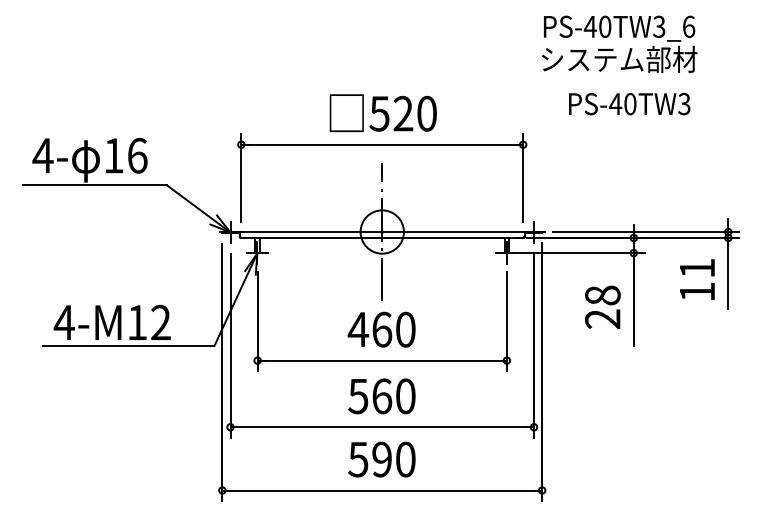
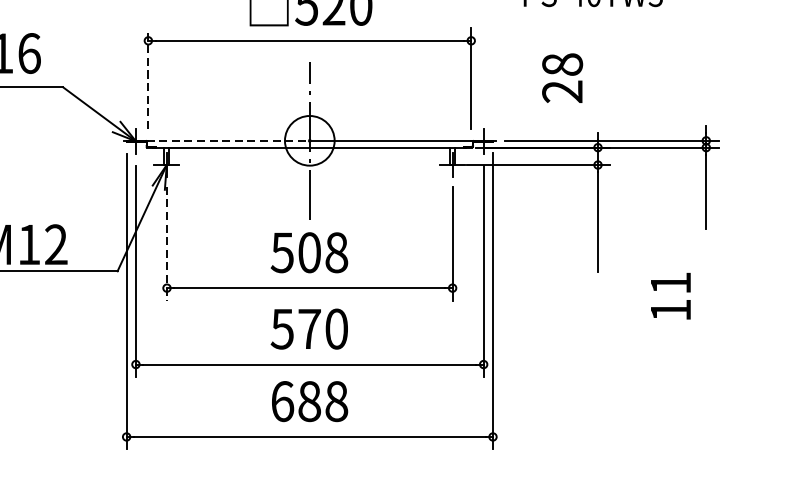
line: (241, 177) -> (148, 78), solid -> dashed
line: (311, 232) -> (228, 141), solid -> dashed
text: (697, 279) -> (670, 296), moved
text: (602, 306) -> (562, 77), moved
line: (257, 321) -> (166, 243), solid -> dashed
text: (381, 329) -> (308, 252), 460 -> 508
text: (382, 396) -> (310, 329), 560 -> 570
text: (381, 459) -> (308, 401), 590 -> 688

